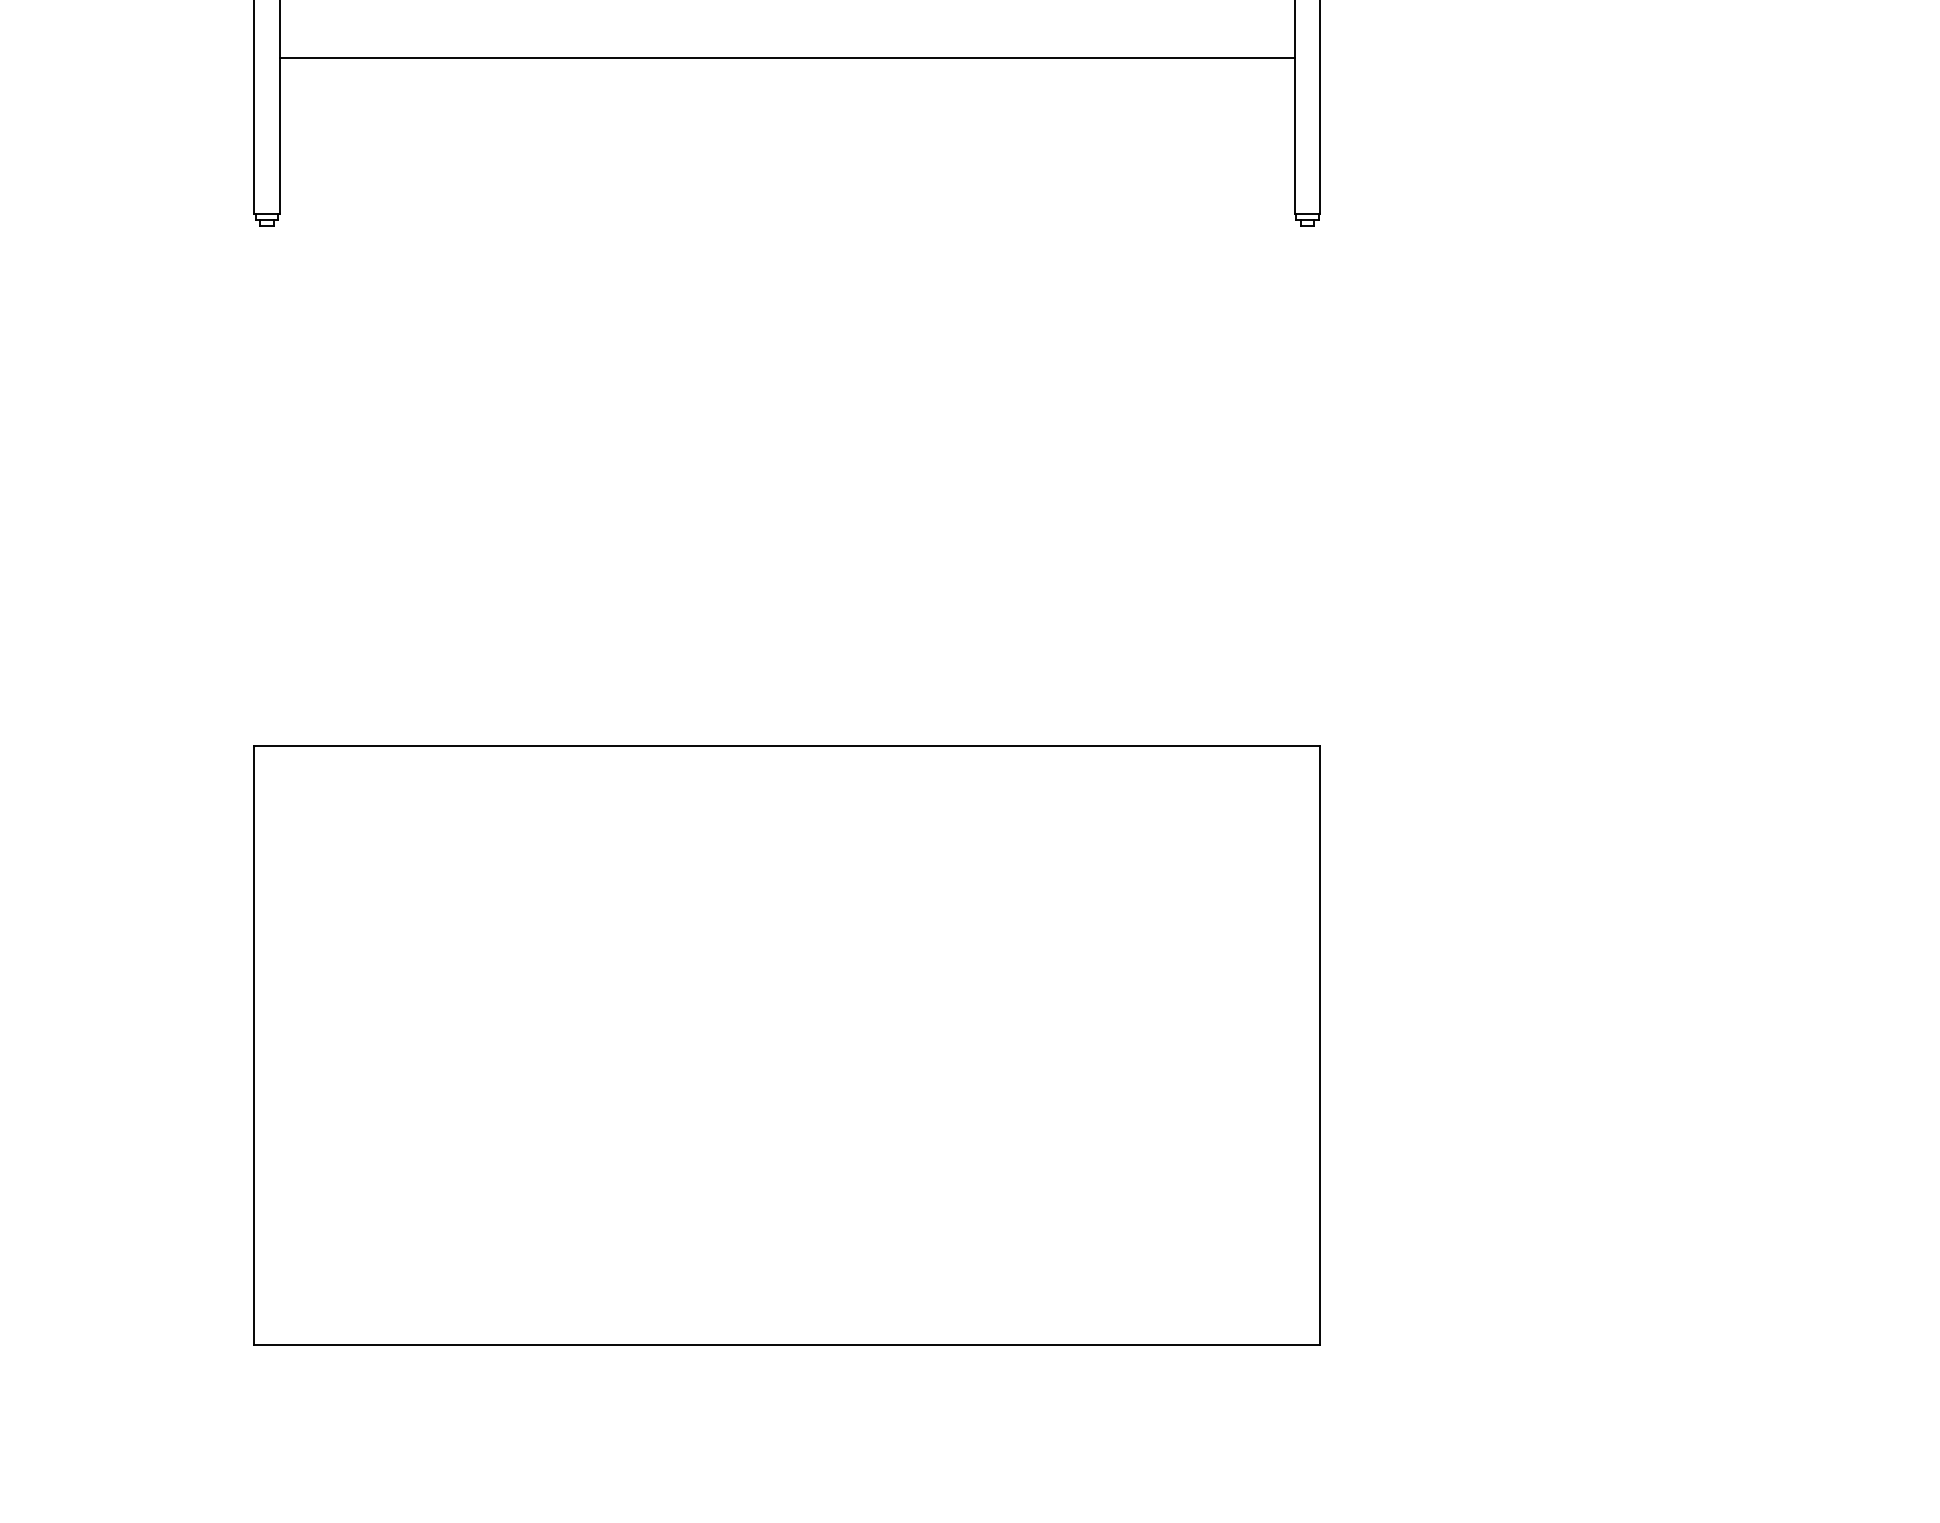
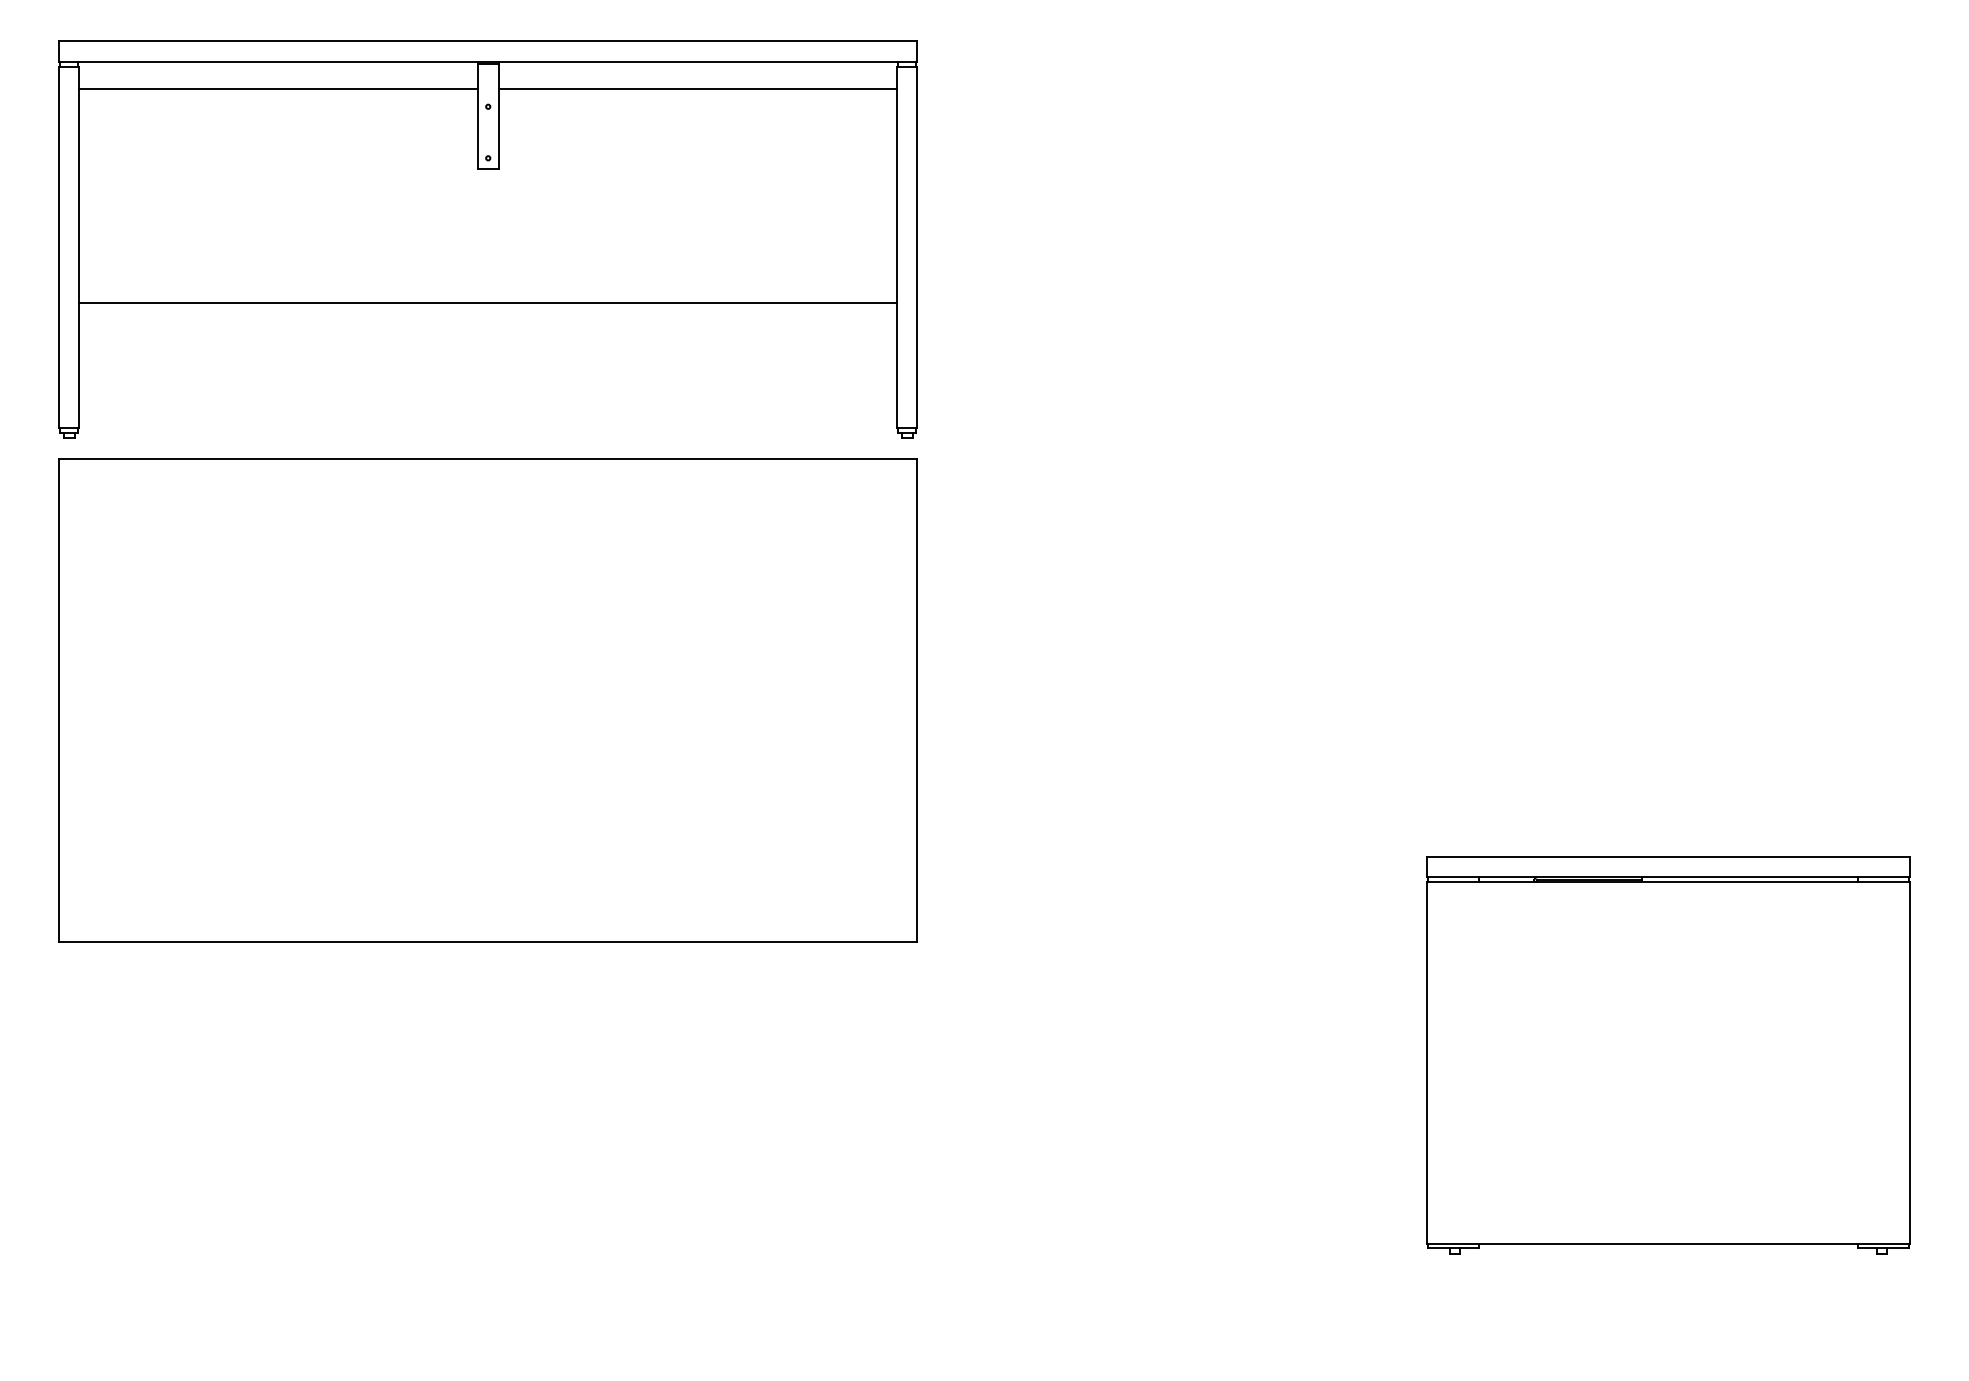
part: (786, 1045) -> (487, 700), moved

